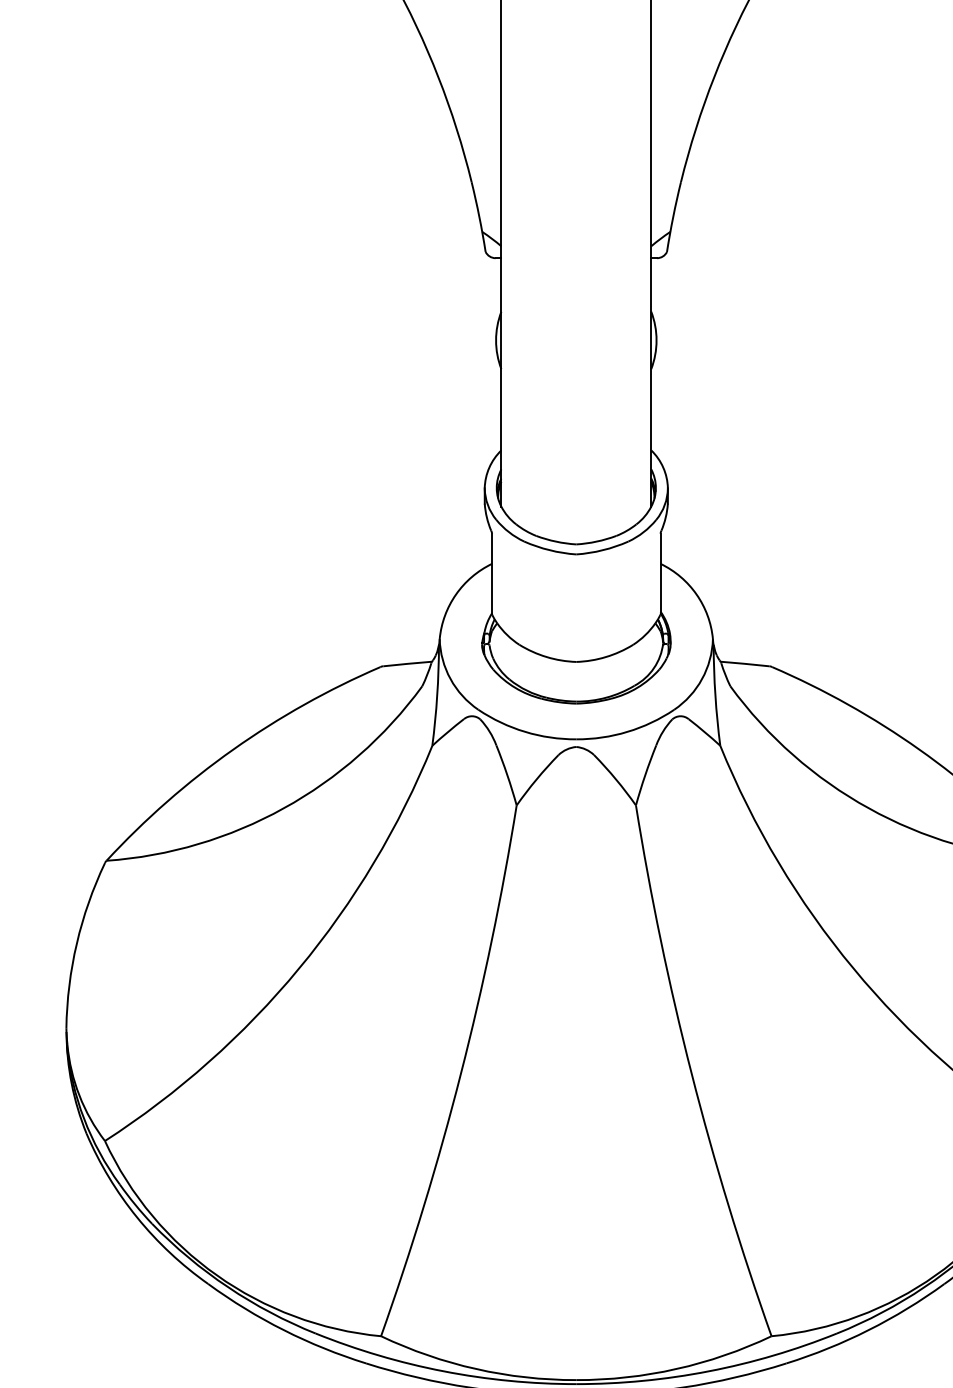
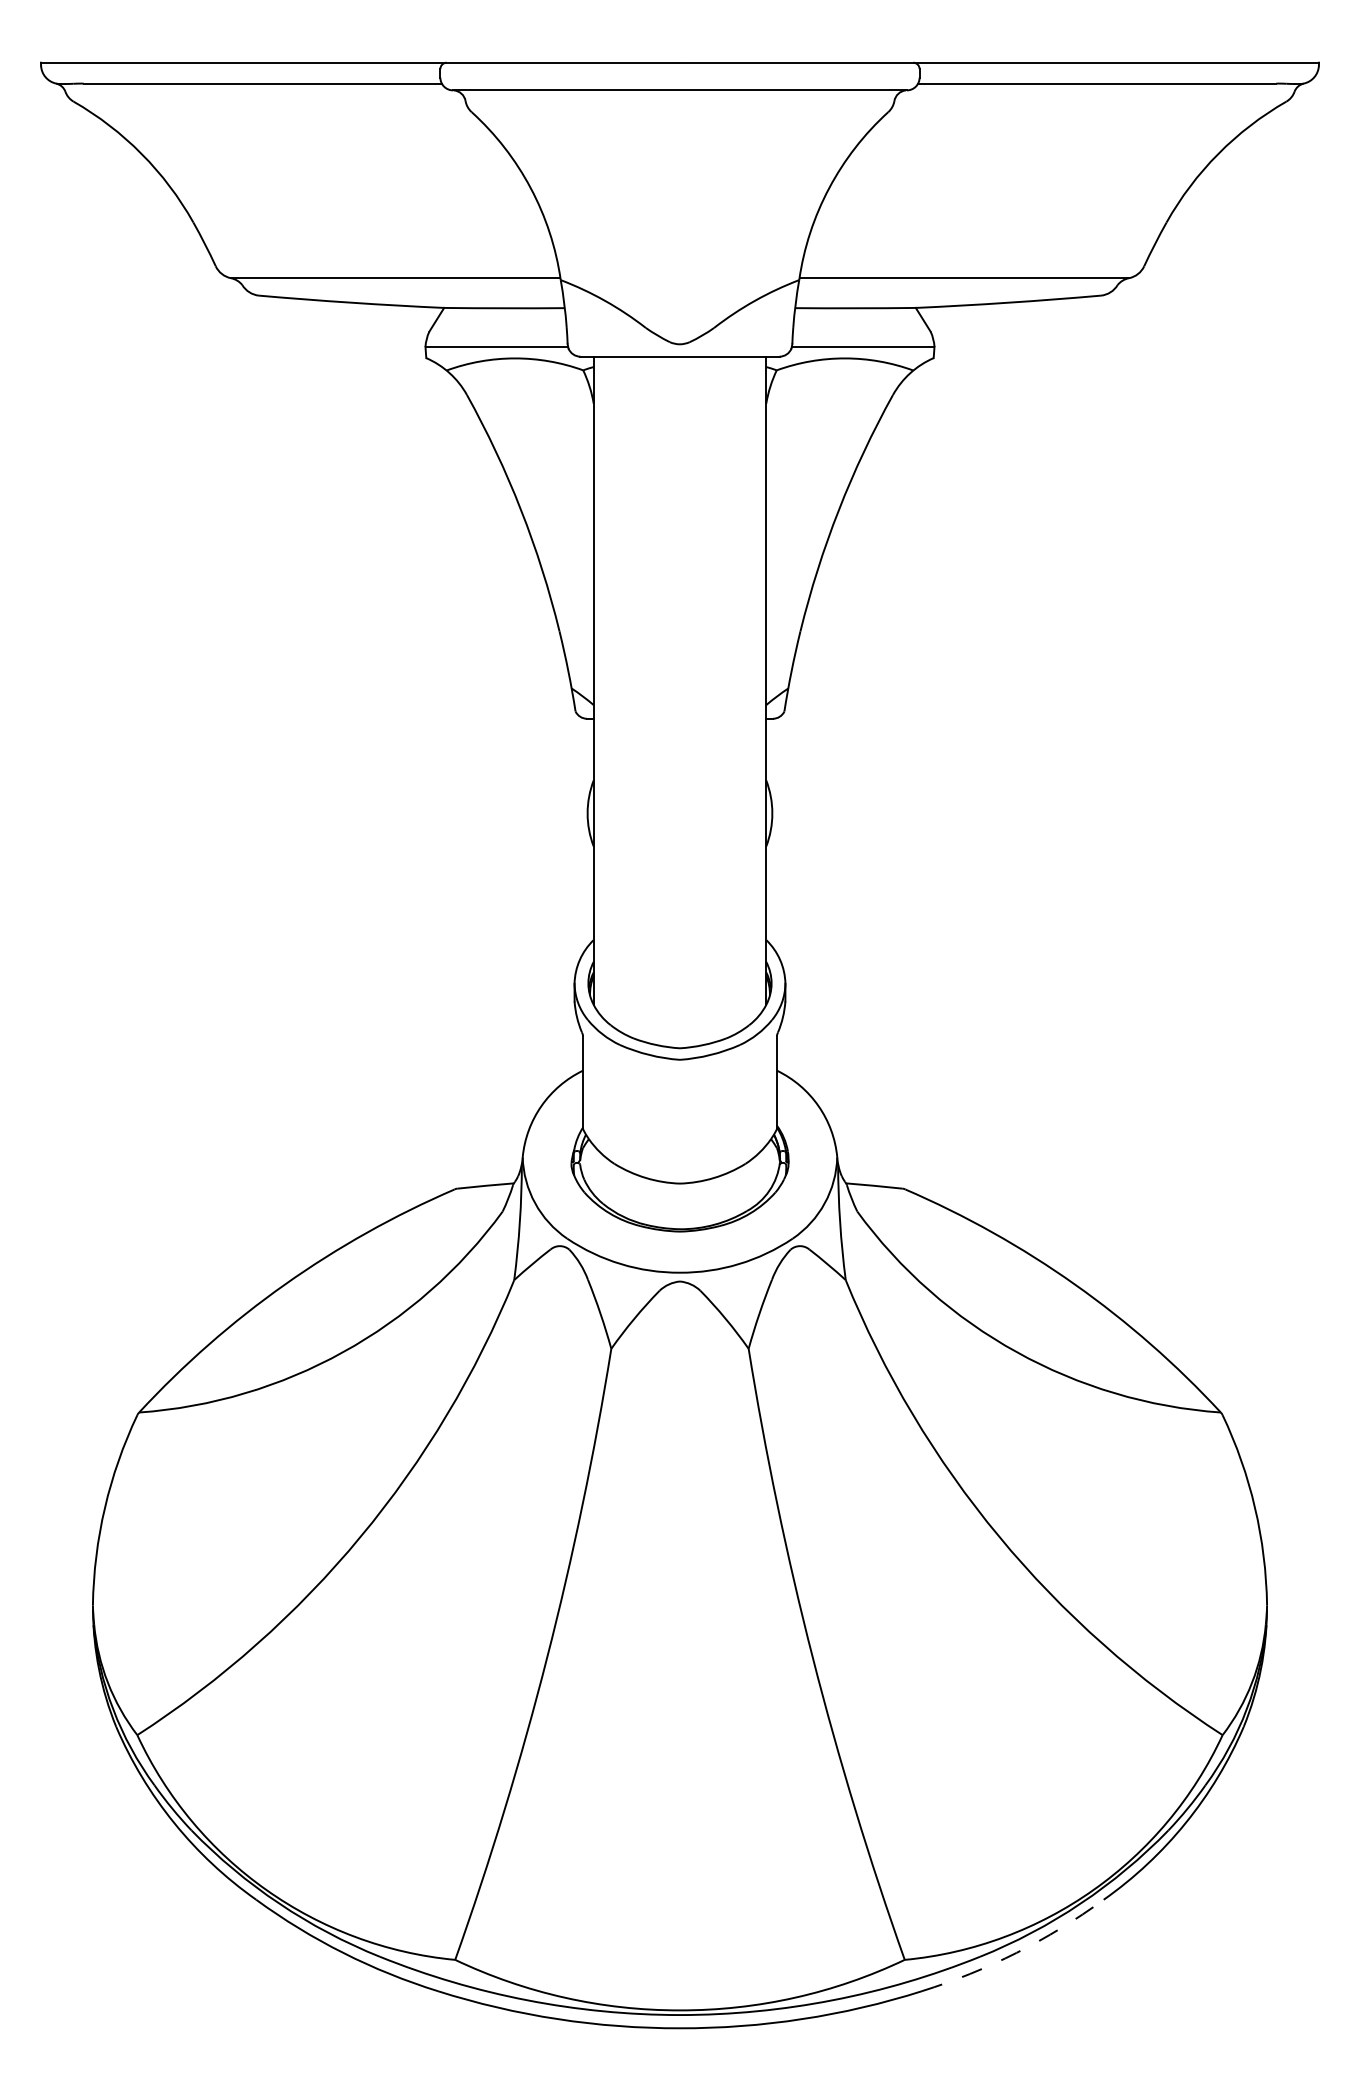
arc: (868, 1329) -> (1016, 1952), solid -> dashed

